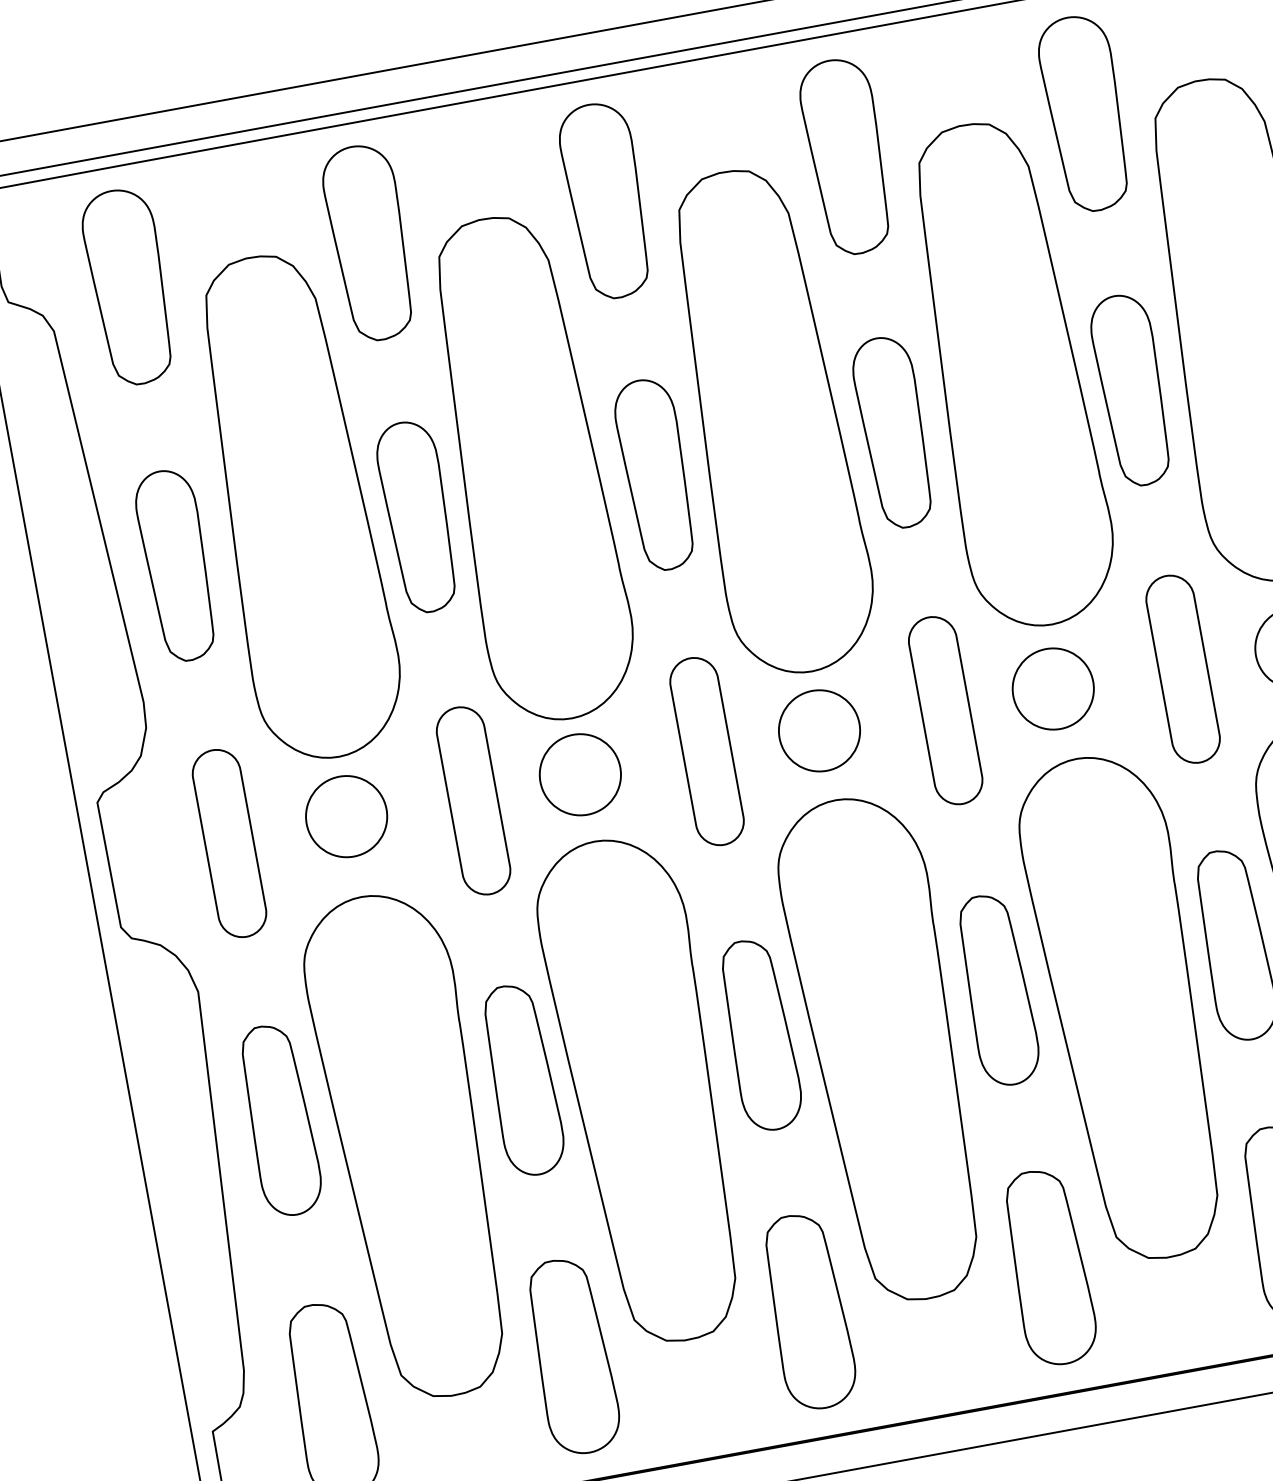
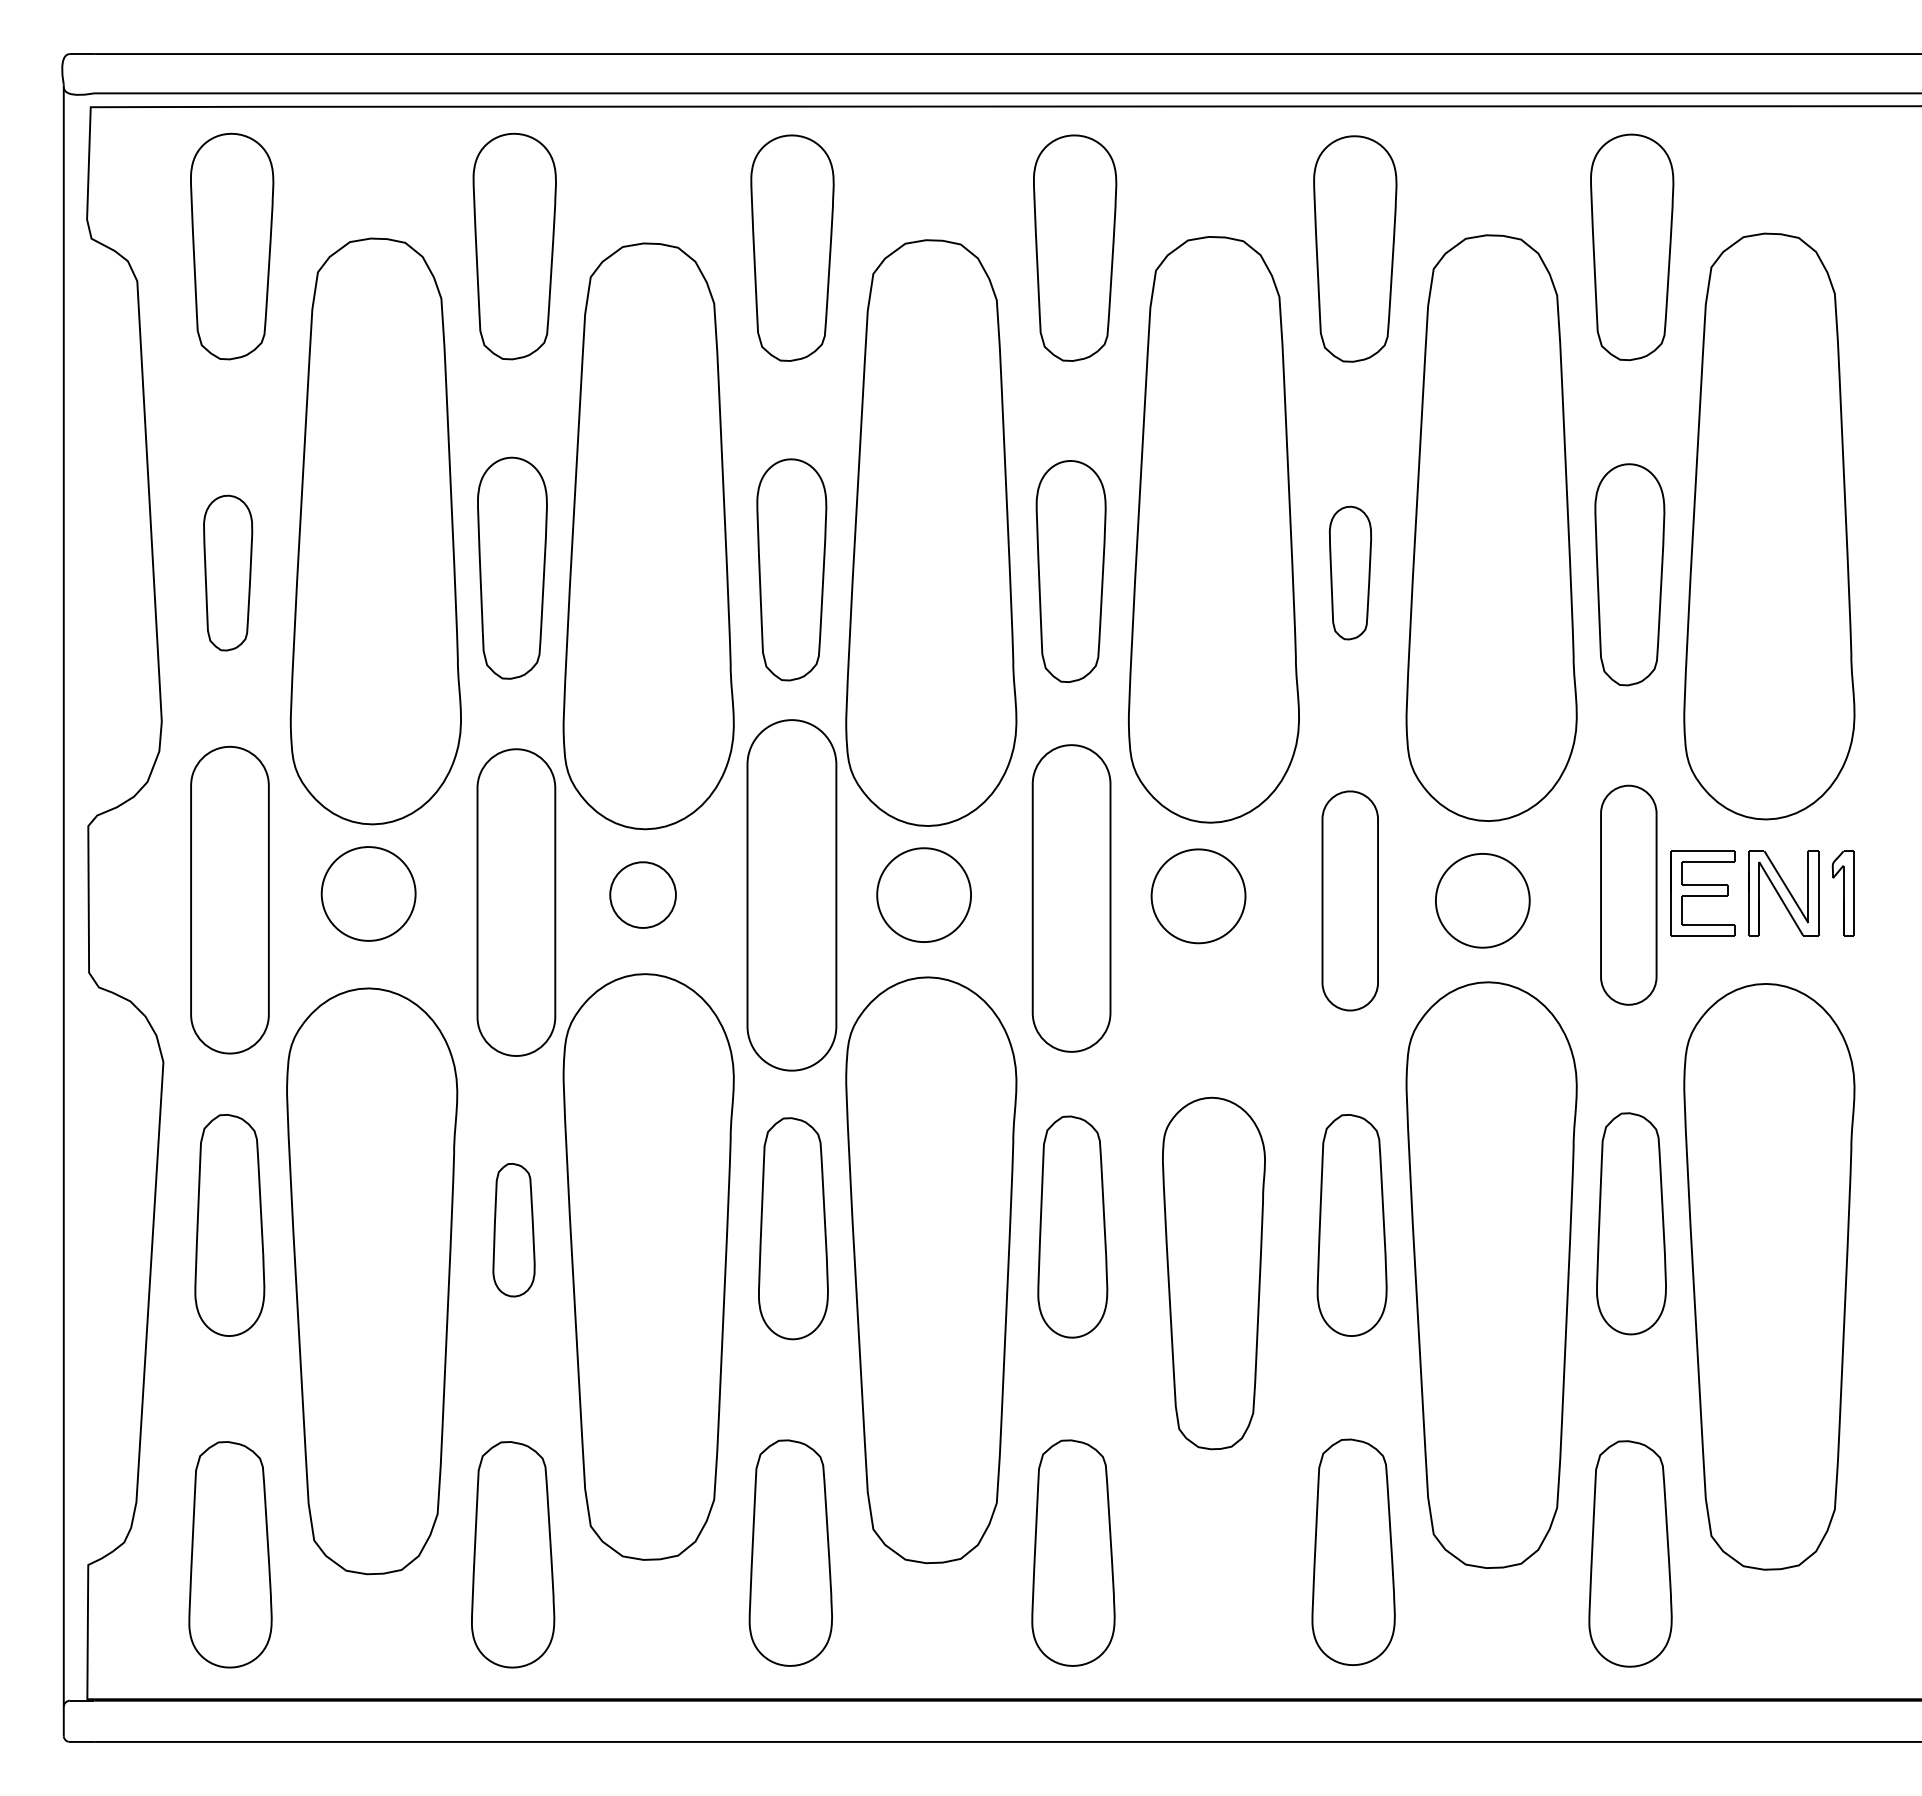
part: (1132, 389) -> (1350, 572), size x0.6
part: (176, 565) -> (227, 572), size x0.7
part: (945, 710) -> (1071, 898), size x1.4
part: (706, 751) -> (791, 894), size x1.6
part: (579, 774) -> (642, 894), size x0.7
part: (472, 800) -> (515, 902), size x1.4
part: (229, 843) -> (229, 899), size x1.4
part: (1124, 1007) -> (1213, 1273), size x0.6
part: (522, 1079) -> (513, 1229), size x0.6

